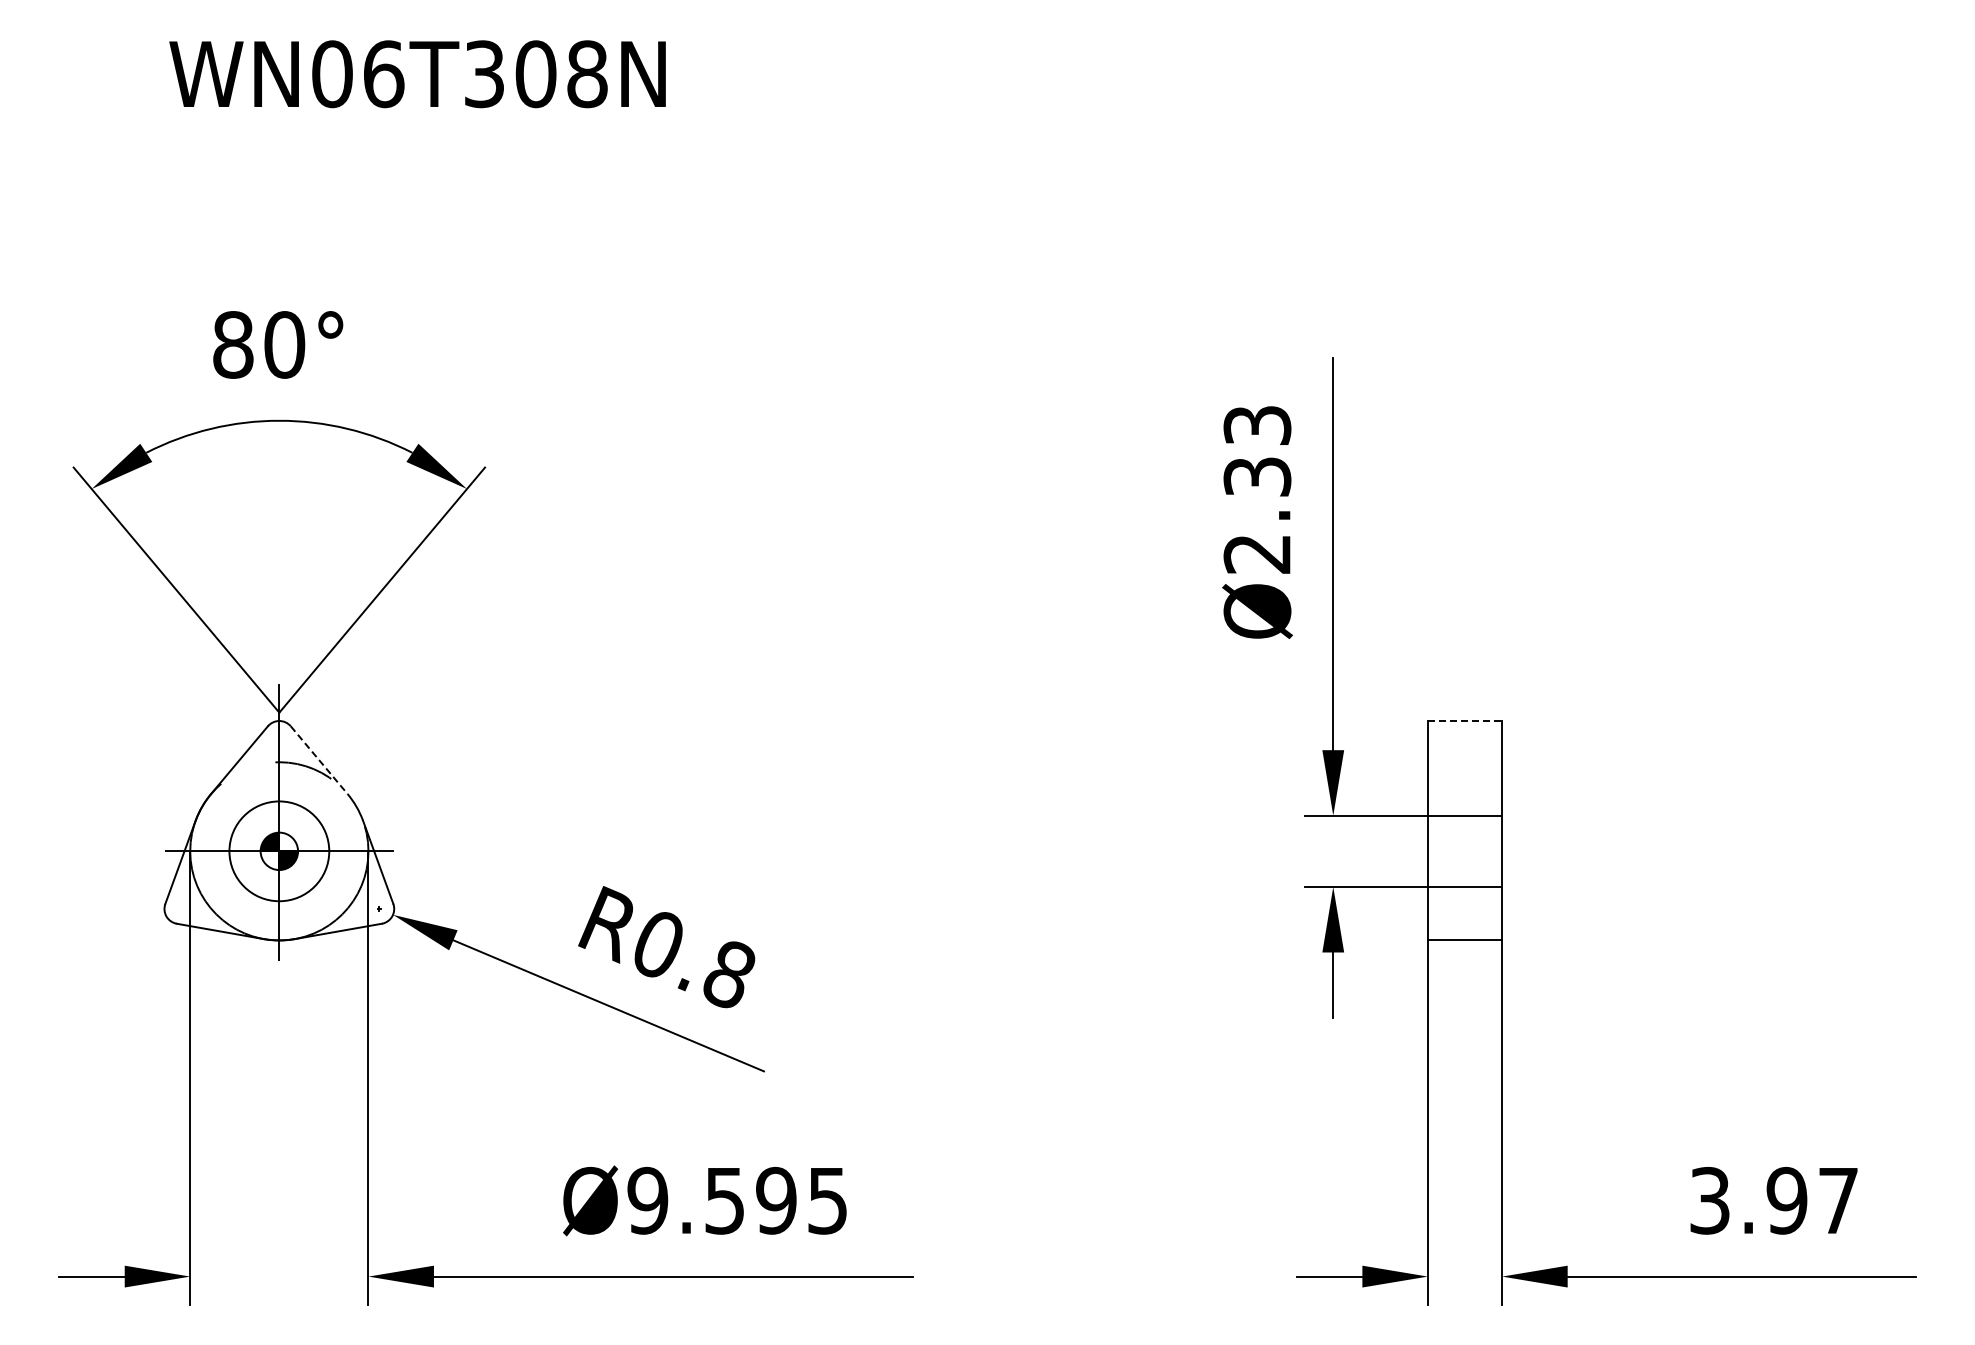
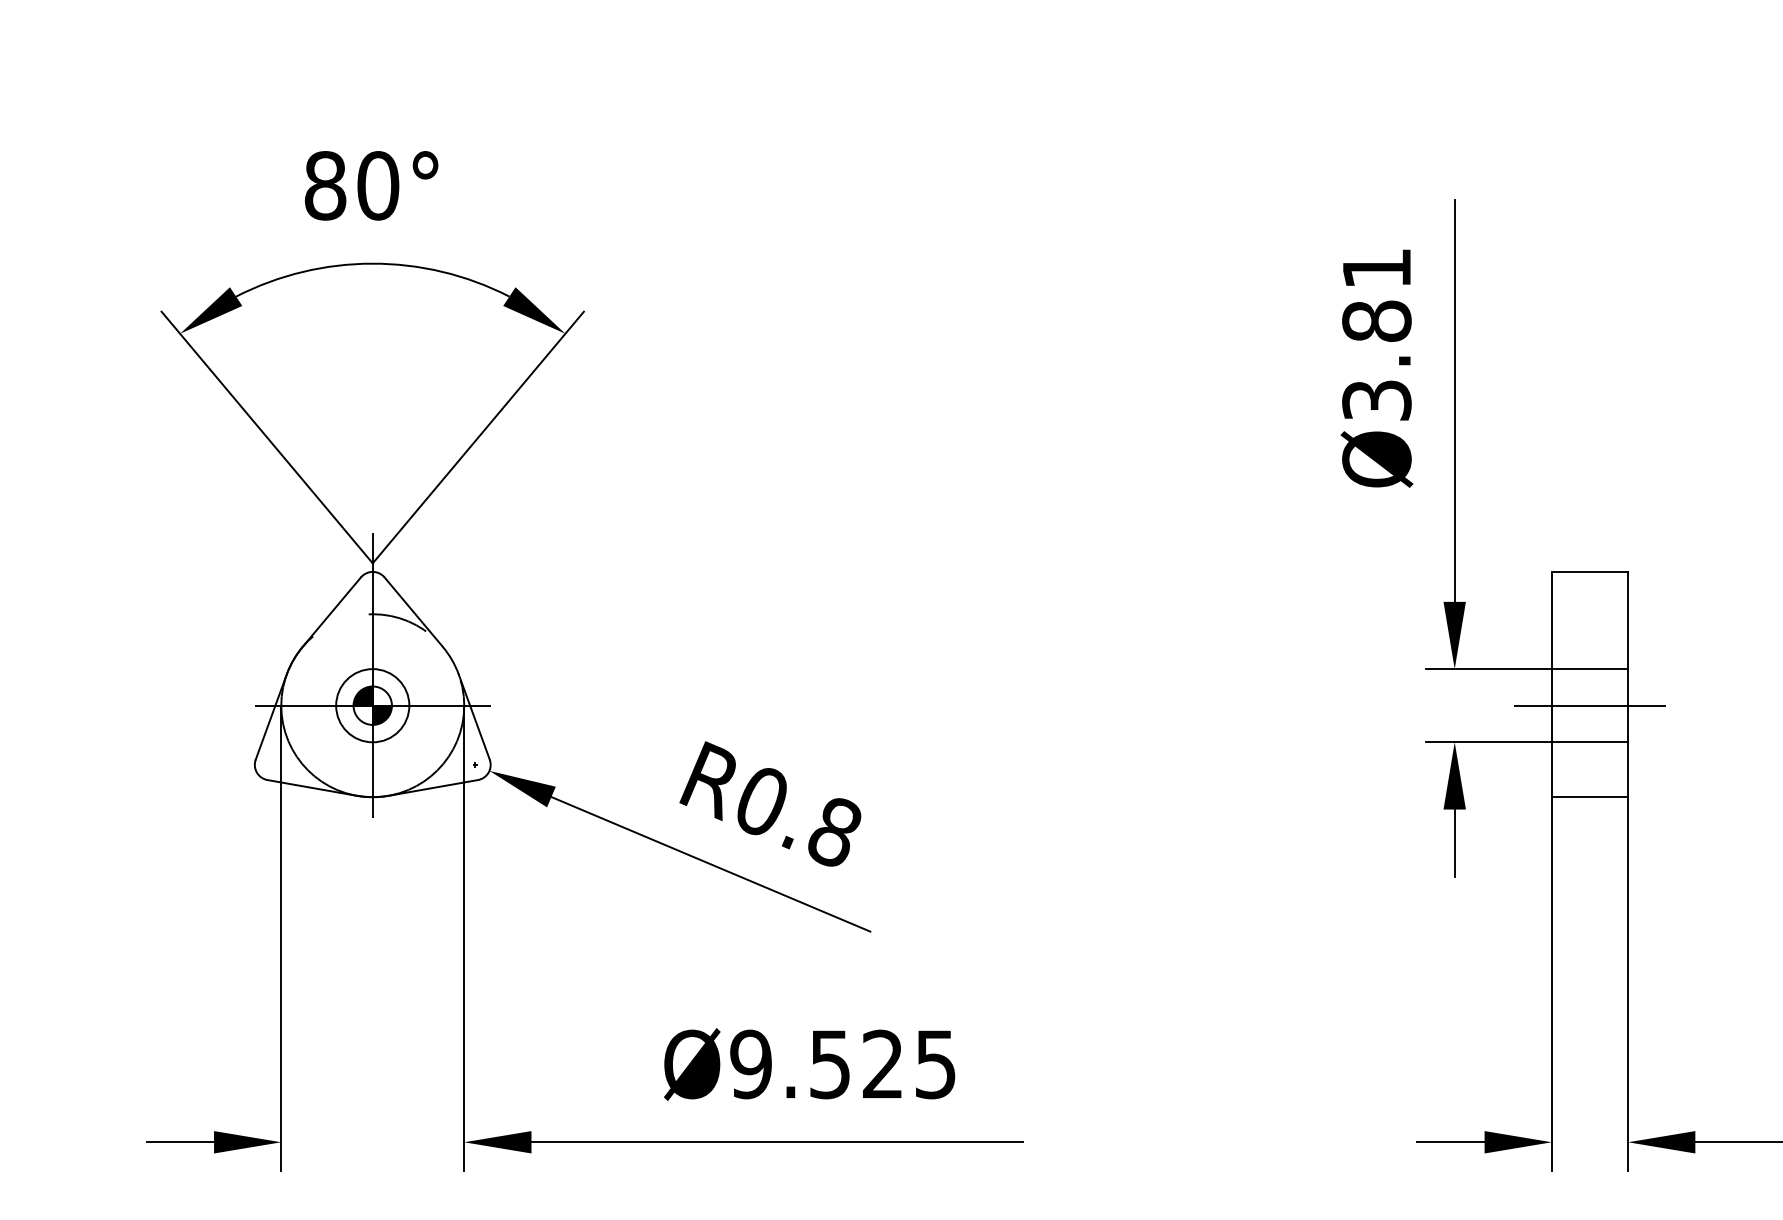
text: (1257, 489) -> (1376, 334), Ø2.33 -> Ø3.81
line: (1465, 721) -> (1590, 572), dashed -> solid
line: (319, 760) -> (413, 612), dashed -> solid
circle: (279, 850) -> (372, 704), size x0.71
line: (1464, 851) -> (1589, 705), added
text: (776, 1200) -> (883, 1064), Ø9.595 -> Ø9.525

